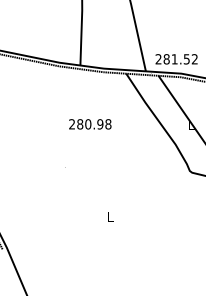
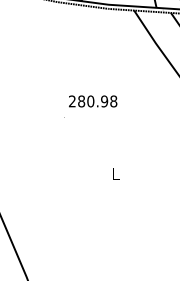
text: (90, 124) -> (93, 101), moved

